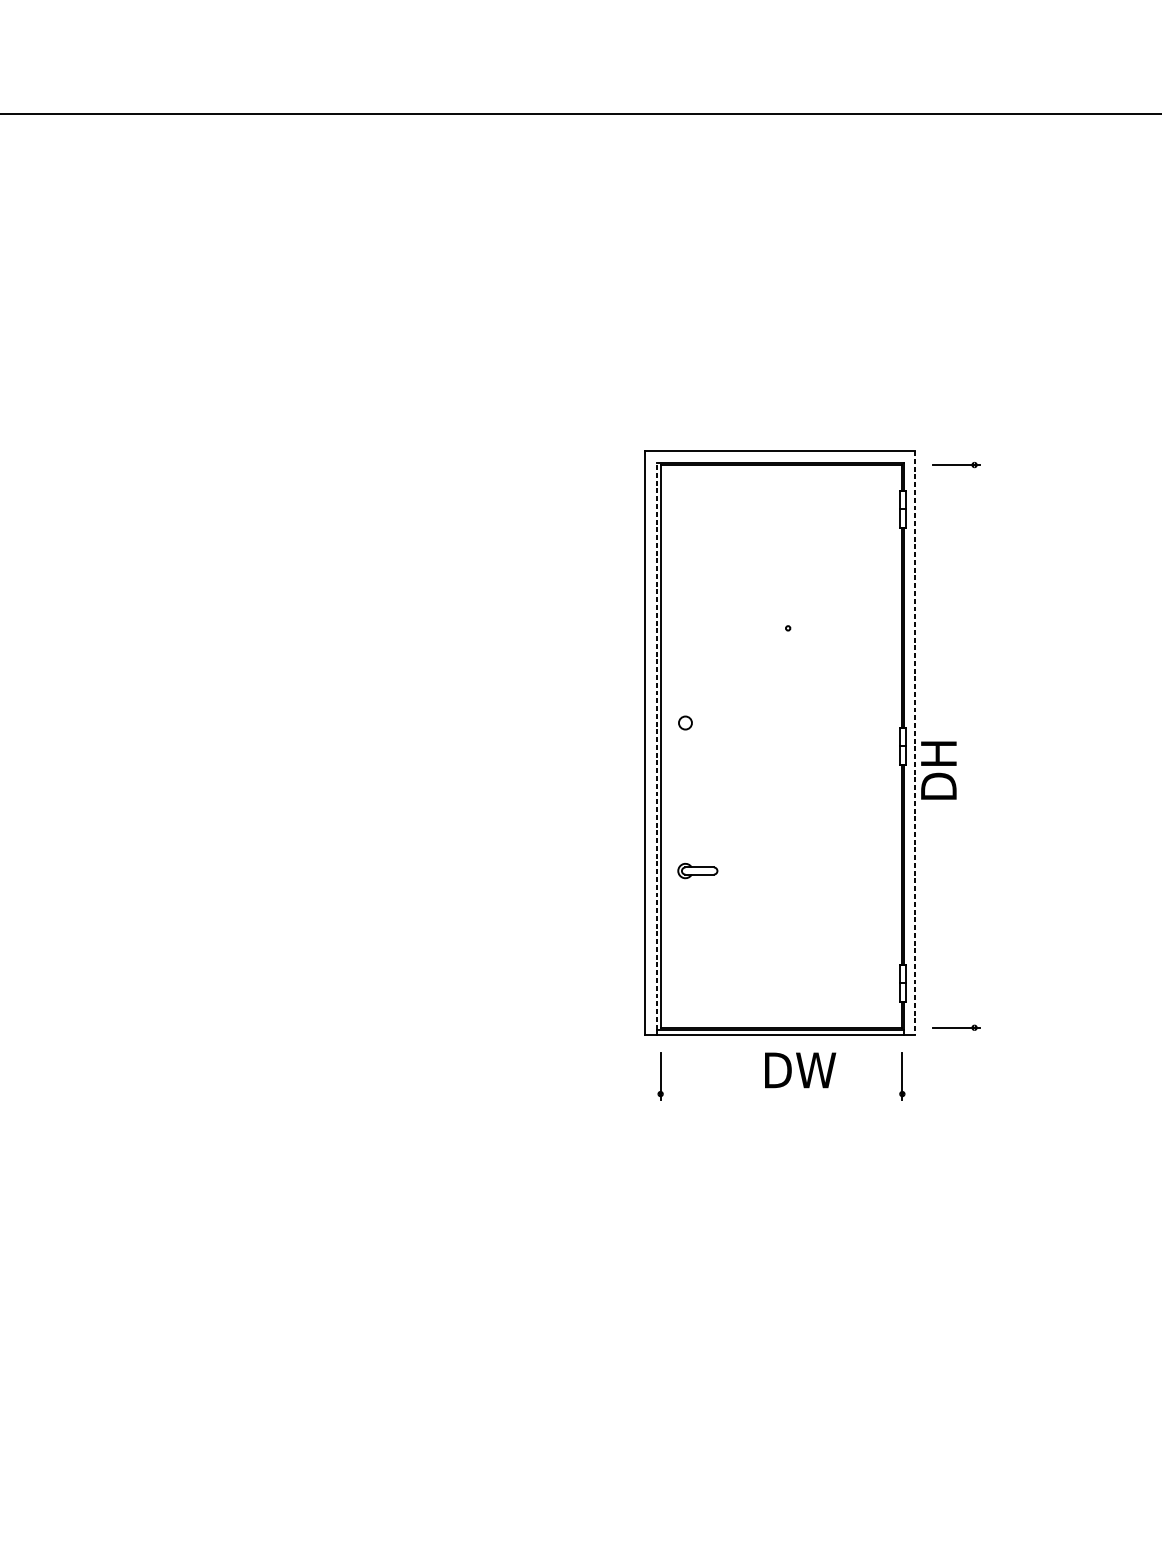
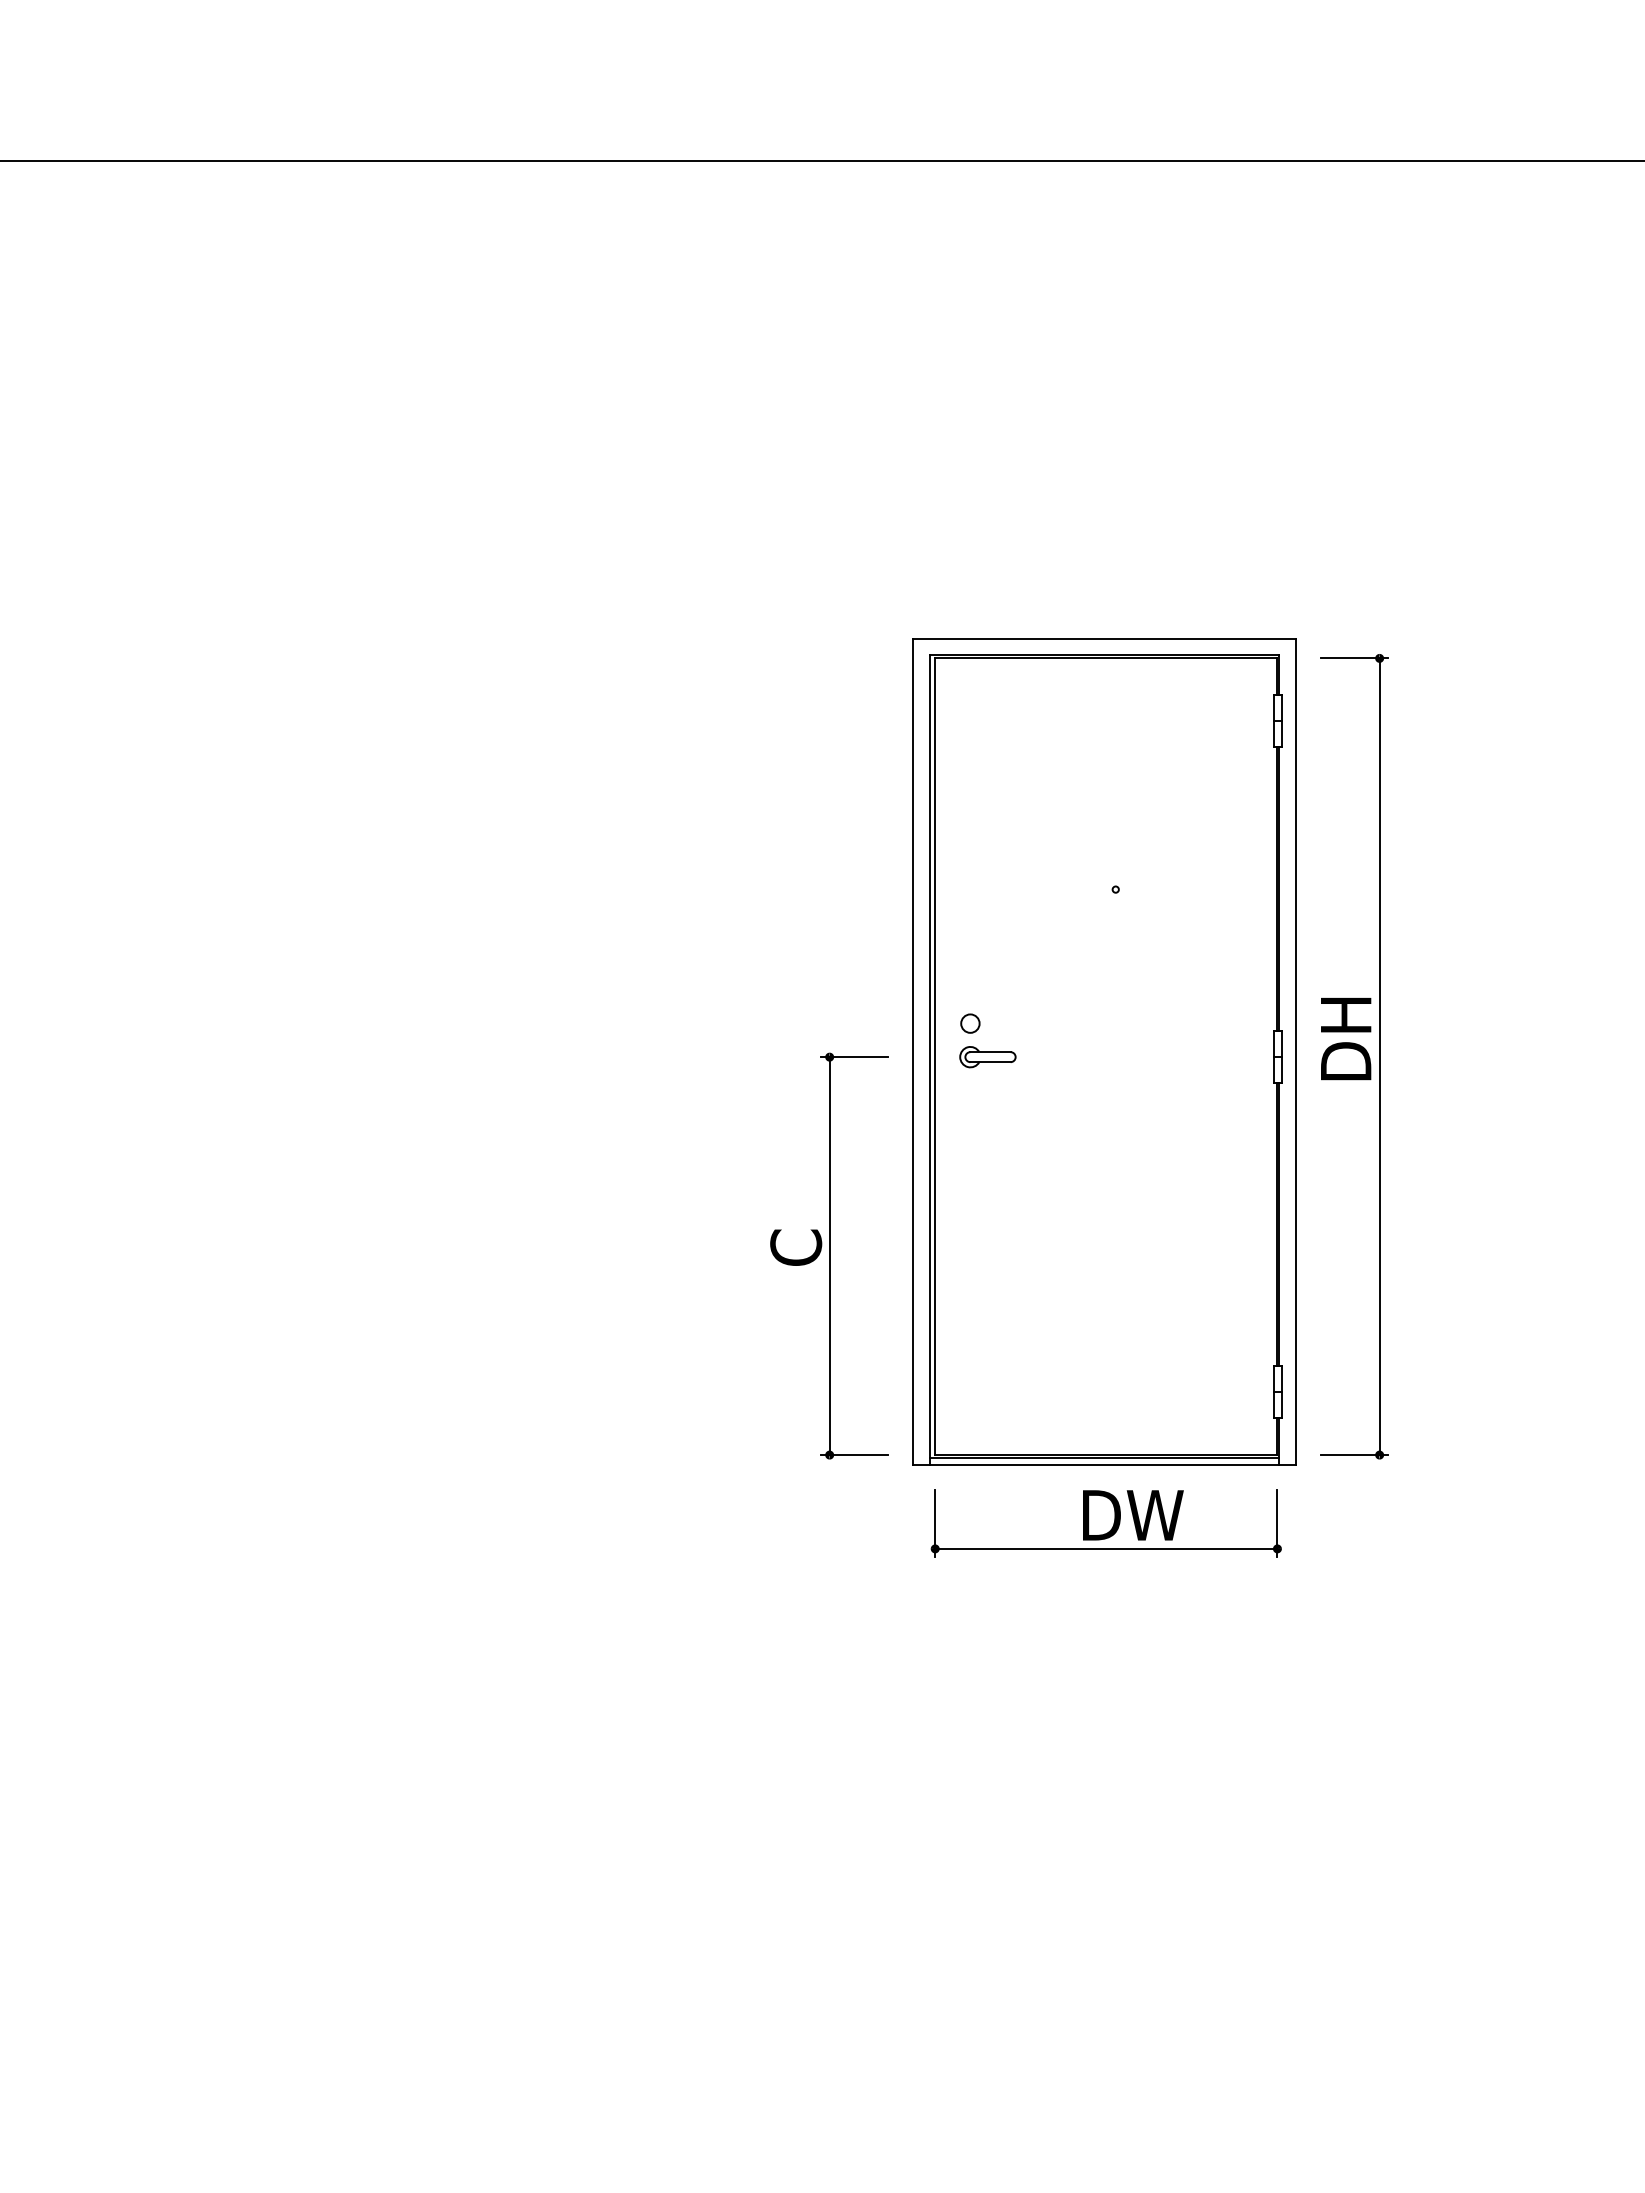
line: (915, 743) -> (1295, 1052), dashed -> solid
line: (657, 746) -> (930, 1056), dashed -> solid
line: (974, 746) -> (1379, 1056), added
text: (939, 770) -> (1346, 1039), moved
part: (697, 871) -> (987, 1057), moved
part: (585, 886) -> (829, 1255), added
line: (781, 1093) -> (1106, 1548), added

